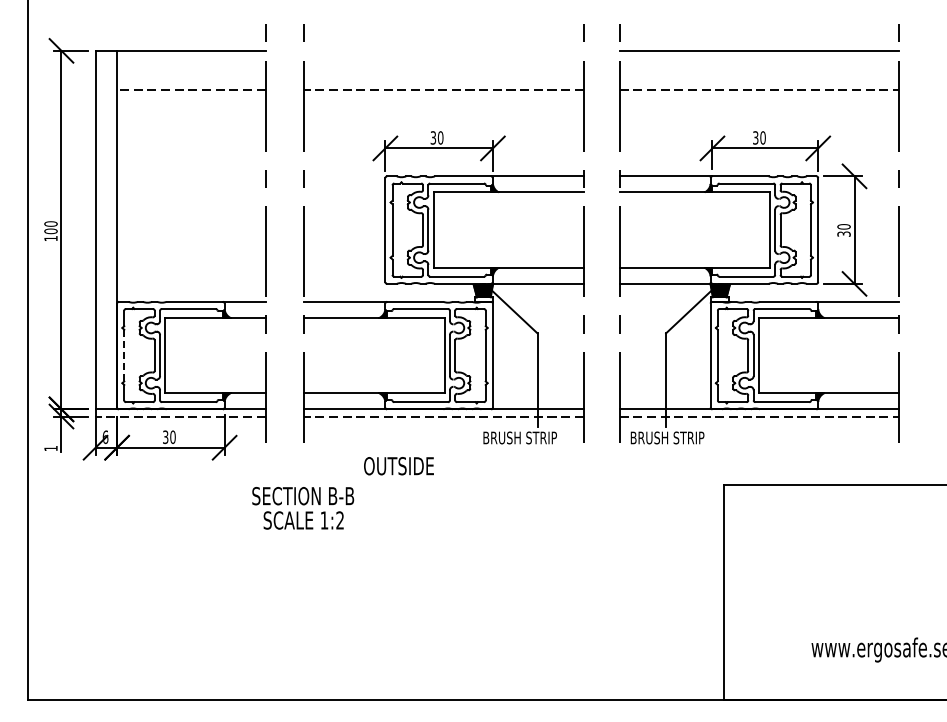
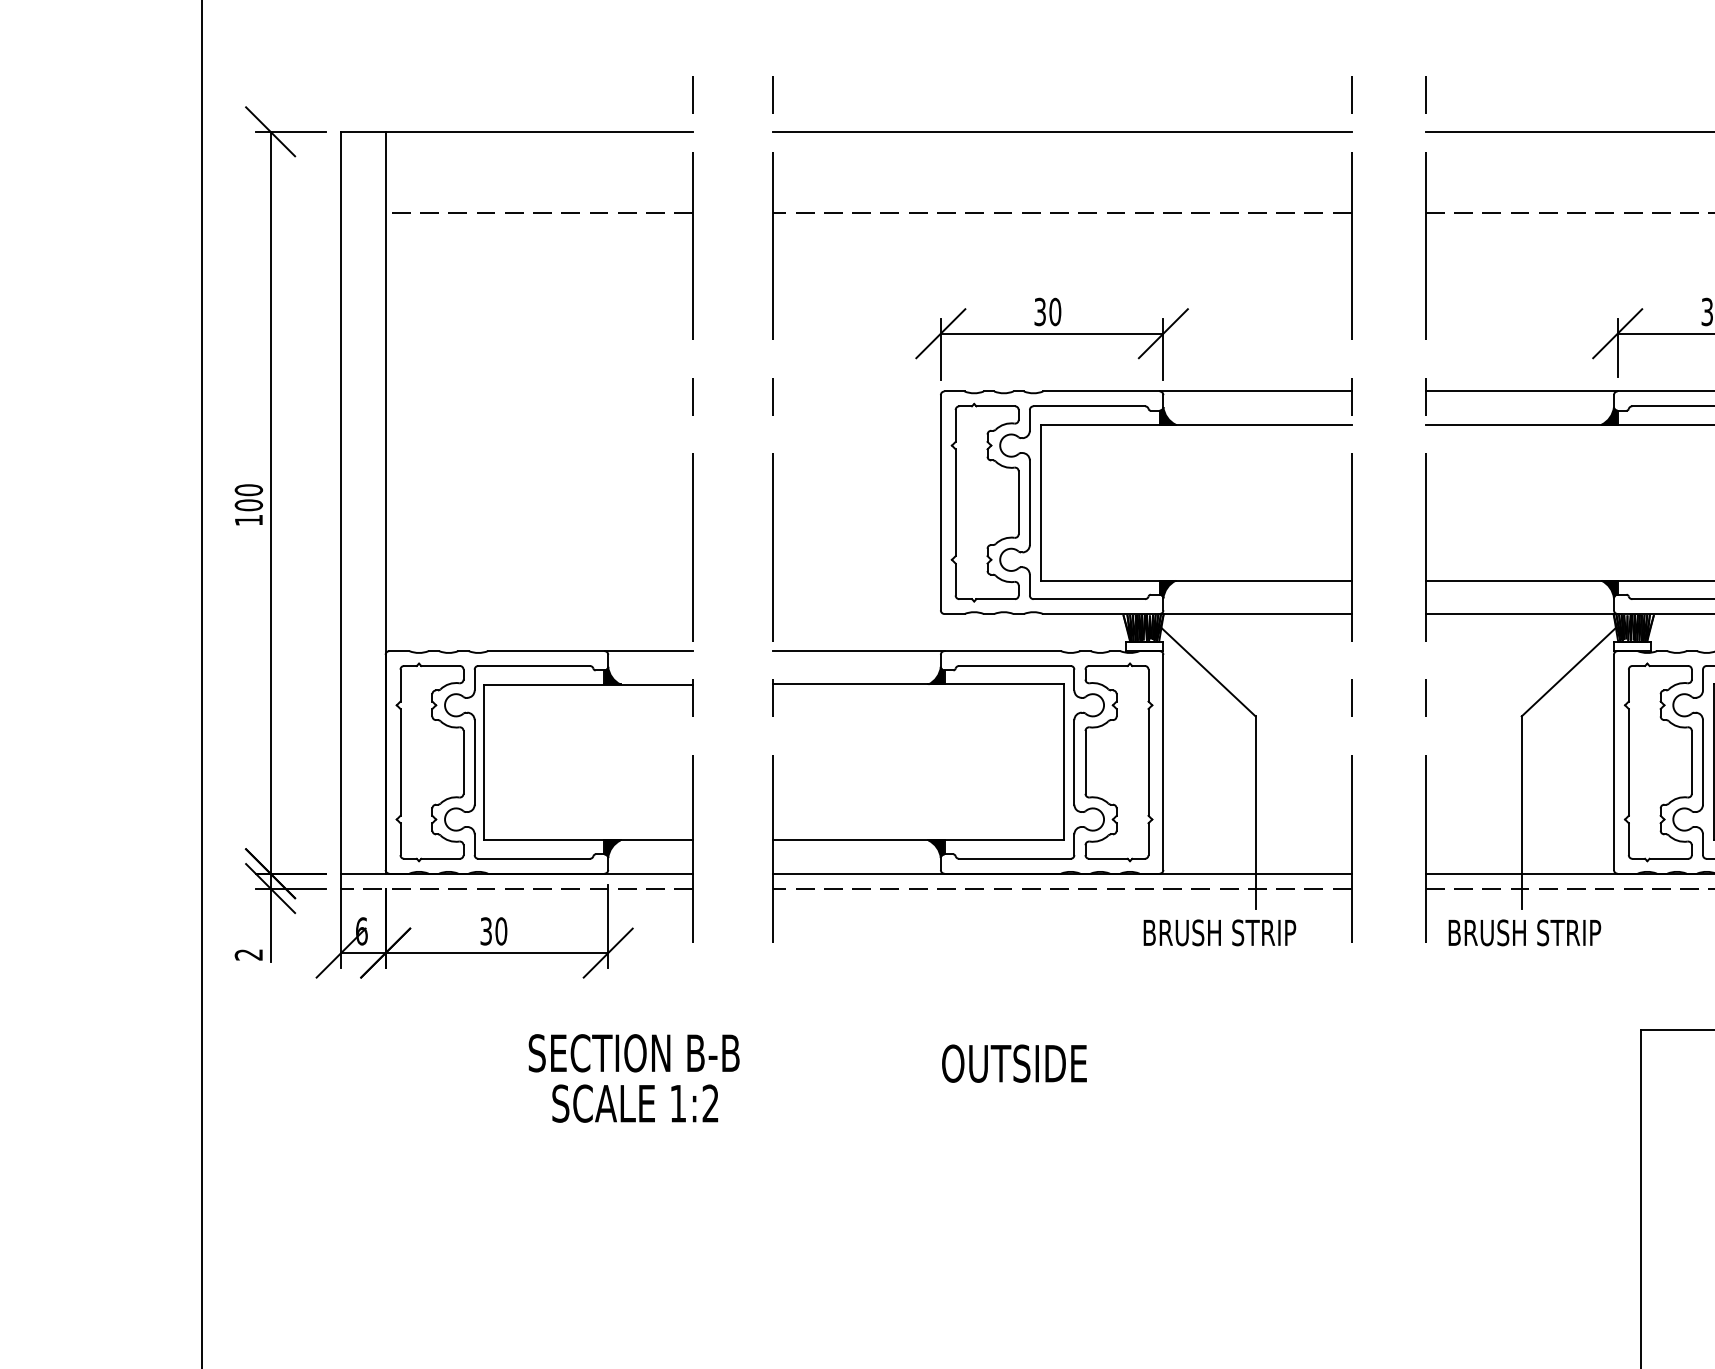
line: (443, 50) -> (1061, 131), added
line: (124, 355) -> (400, 762), dashed -> solid
text: (50, 448) -> (247, 954), 1 -> 2
text: (398, 466) -> (1013, 1064), moved
text: (303, 508) -> (634, 1078), moved

